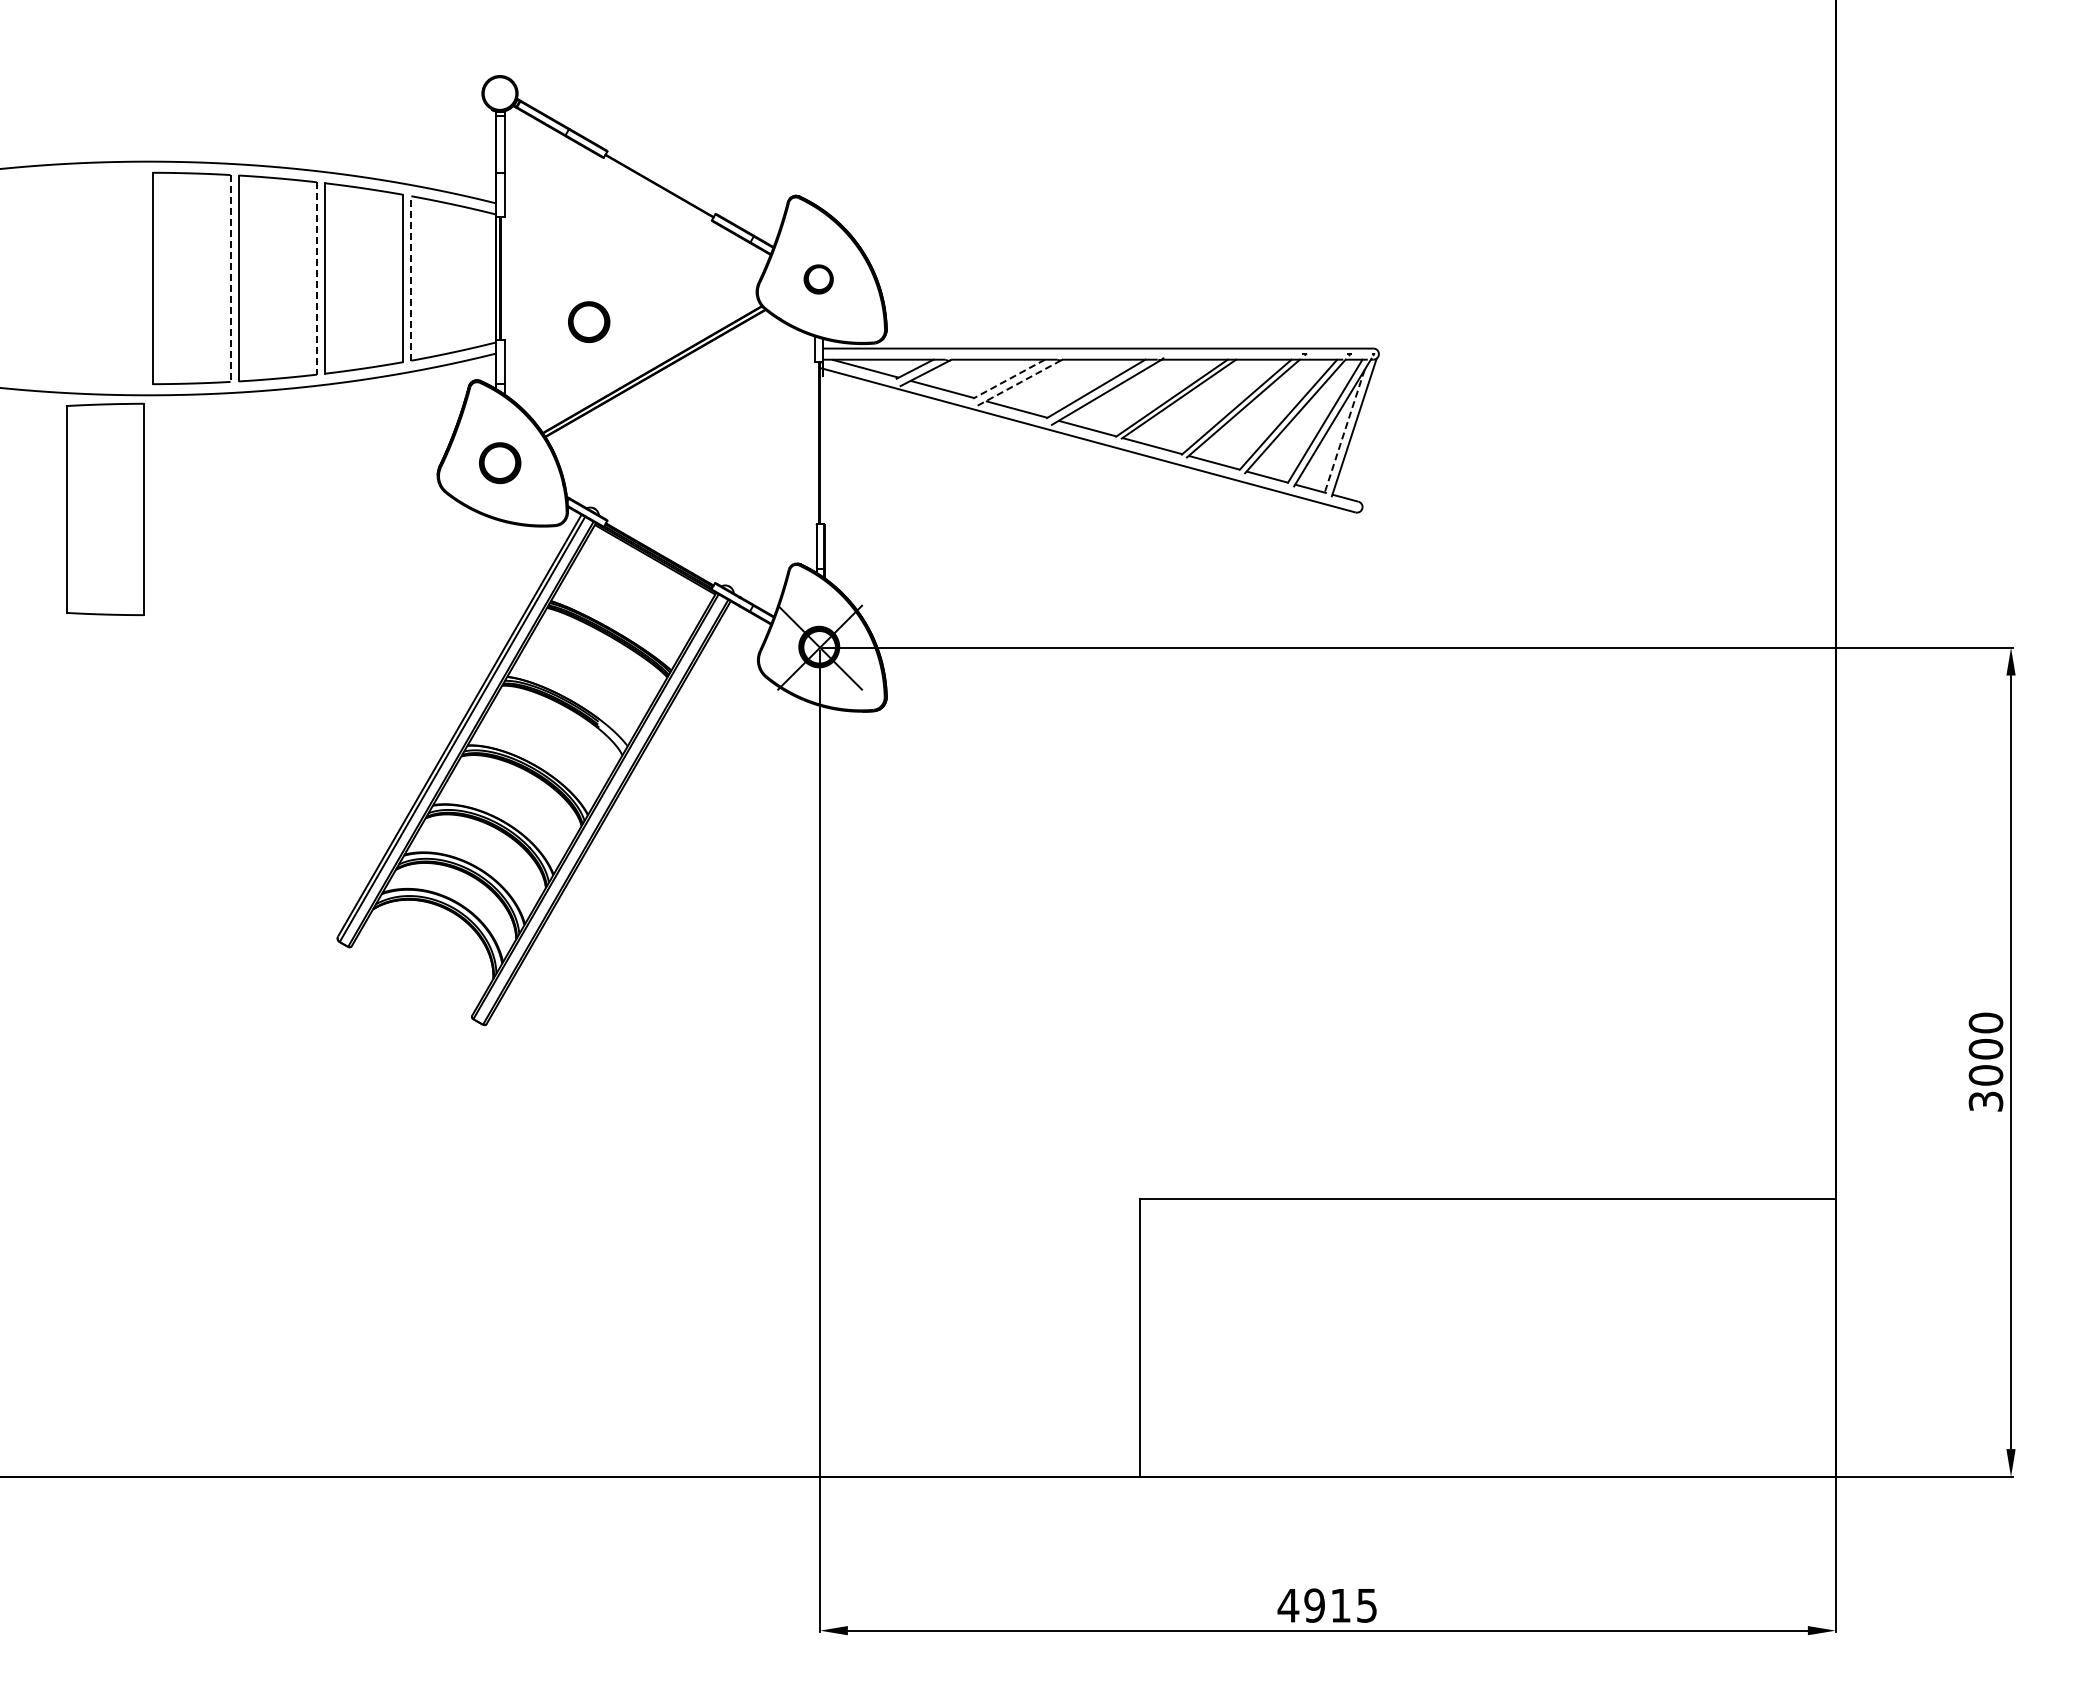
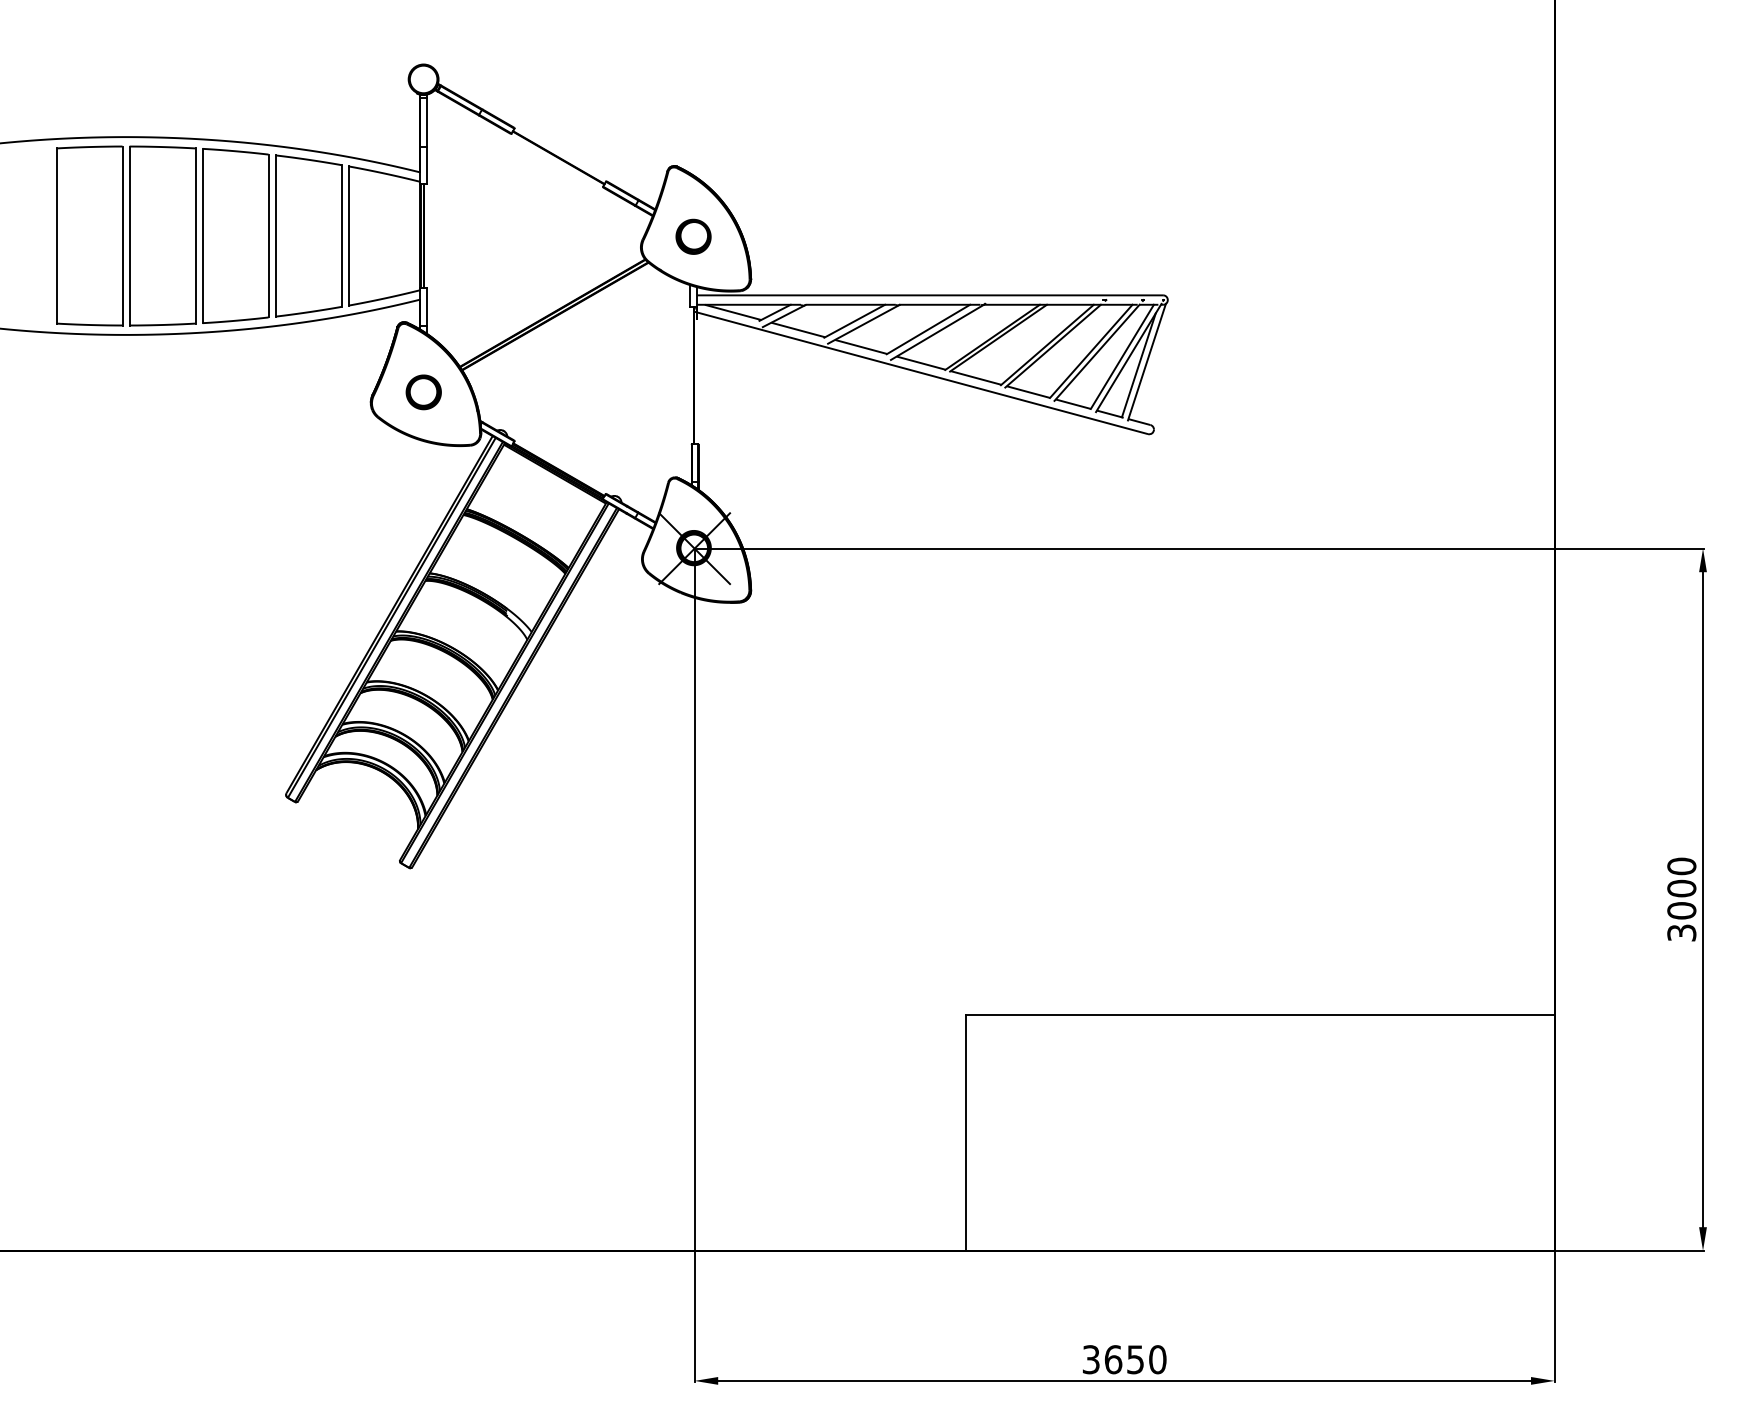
line: (411, 277) -> (348, 235), dashed -> solid
line: (230, 278) -> (195, 236), dashed -> solid
line: (316, 278) -> (268, 236), dashed -> solid
part: (818, 279) -> (693, 236), size x1.43
part: (589, 321) -> (499, 272), removed
line: (1009, 379) -> (855, 321), dashed -> solid
line: (1020, 382) -> (864, 324), dashed -> solid
line: (1344, 431) -> (1138, 365), dashed -> solid
part: (105, 508) -> (89, 235), moved
text: (1327, 1605) -> (1124, 1359), 4915 -> 3650

